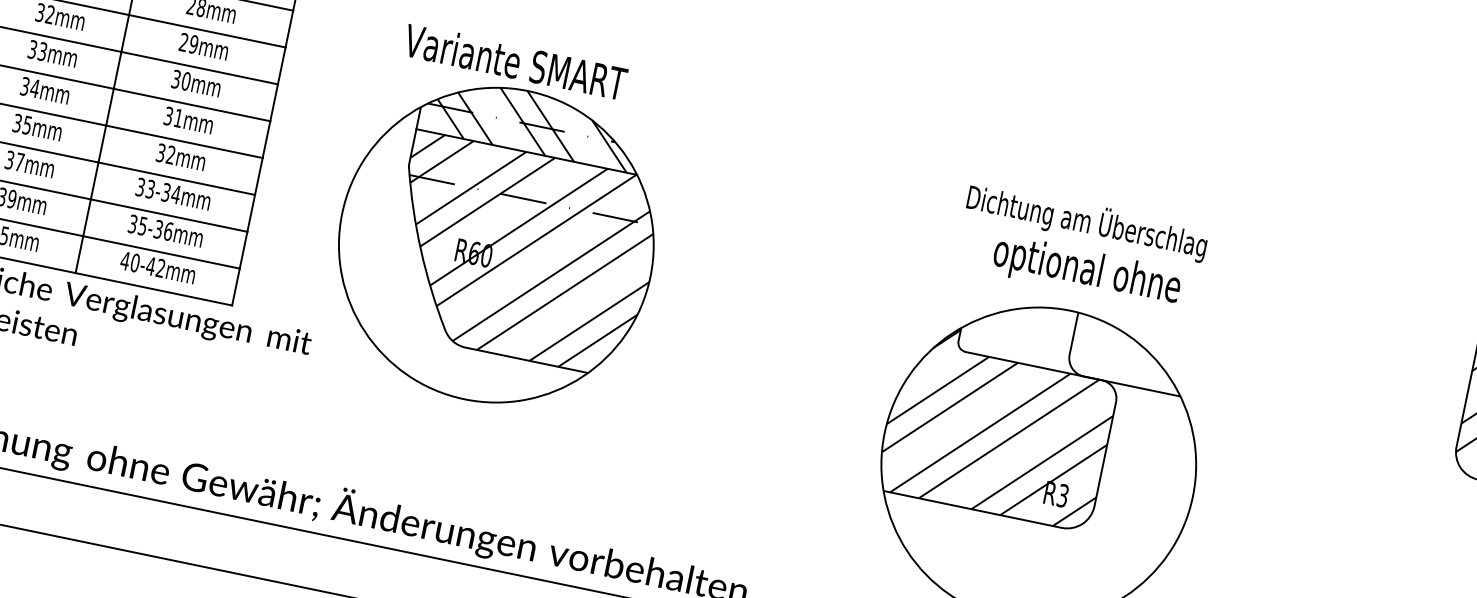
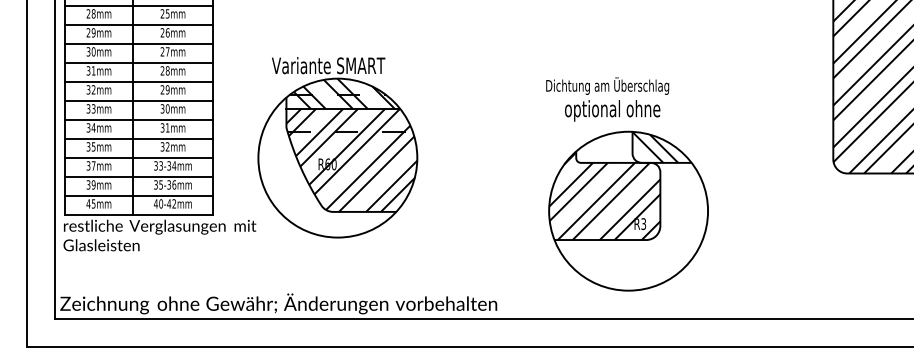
text: (1081, 247) -> (607, 99), moved
hatch: (1116, 352) -> (655, 147), added

